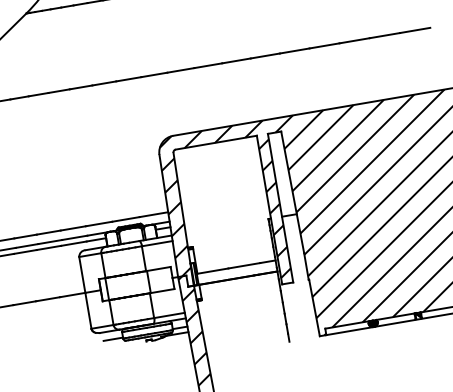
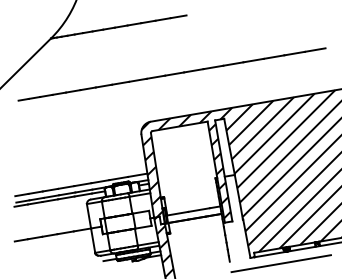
line: (364, 344) -> (280, 263), added

